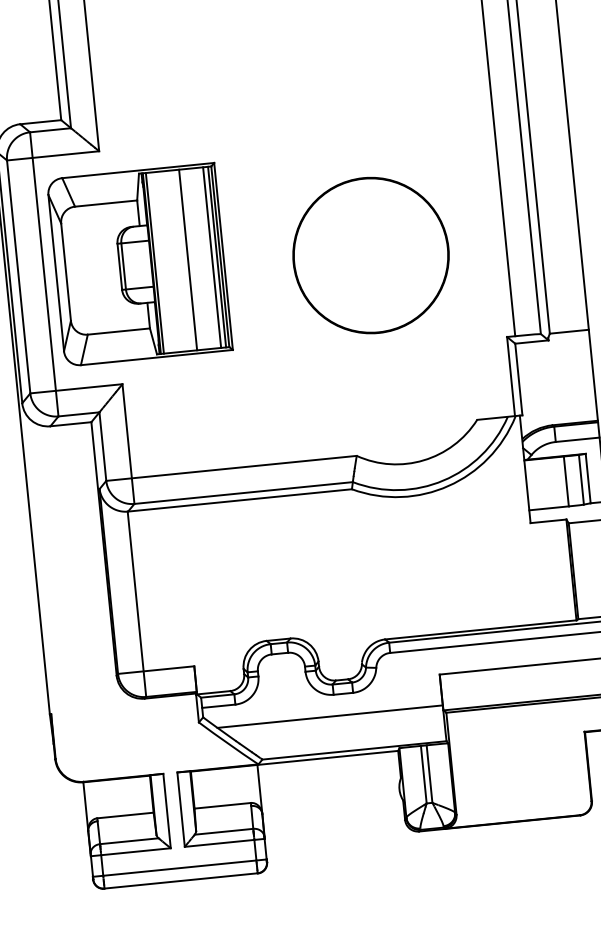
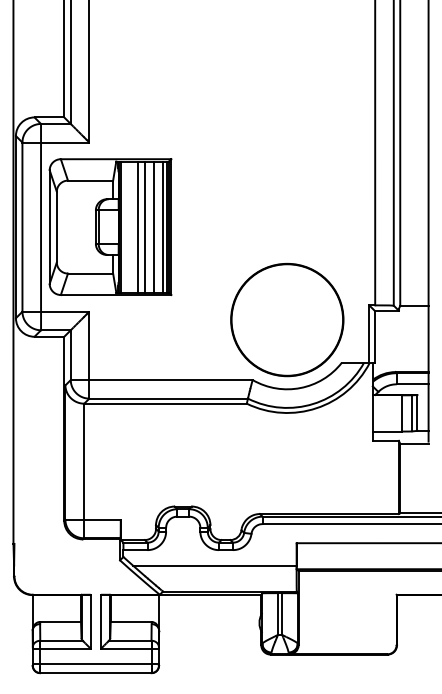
part: (371, 254) -> (287, 319), moved
line: (199, 258) -> (153, 226), added
line: (178, 260) -> (138, 226), added

